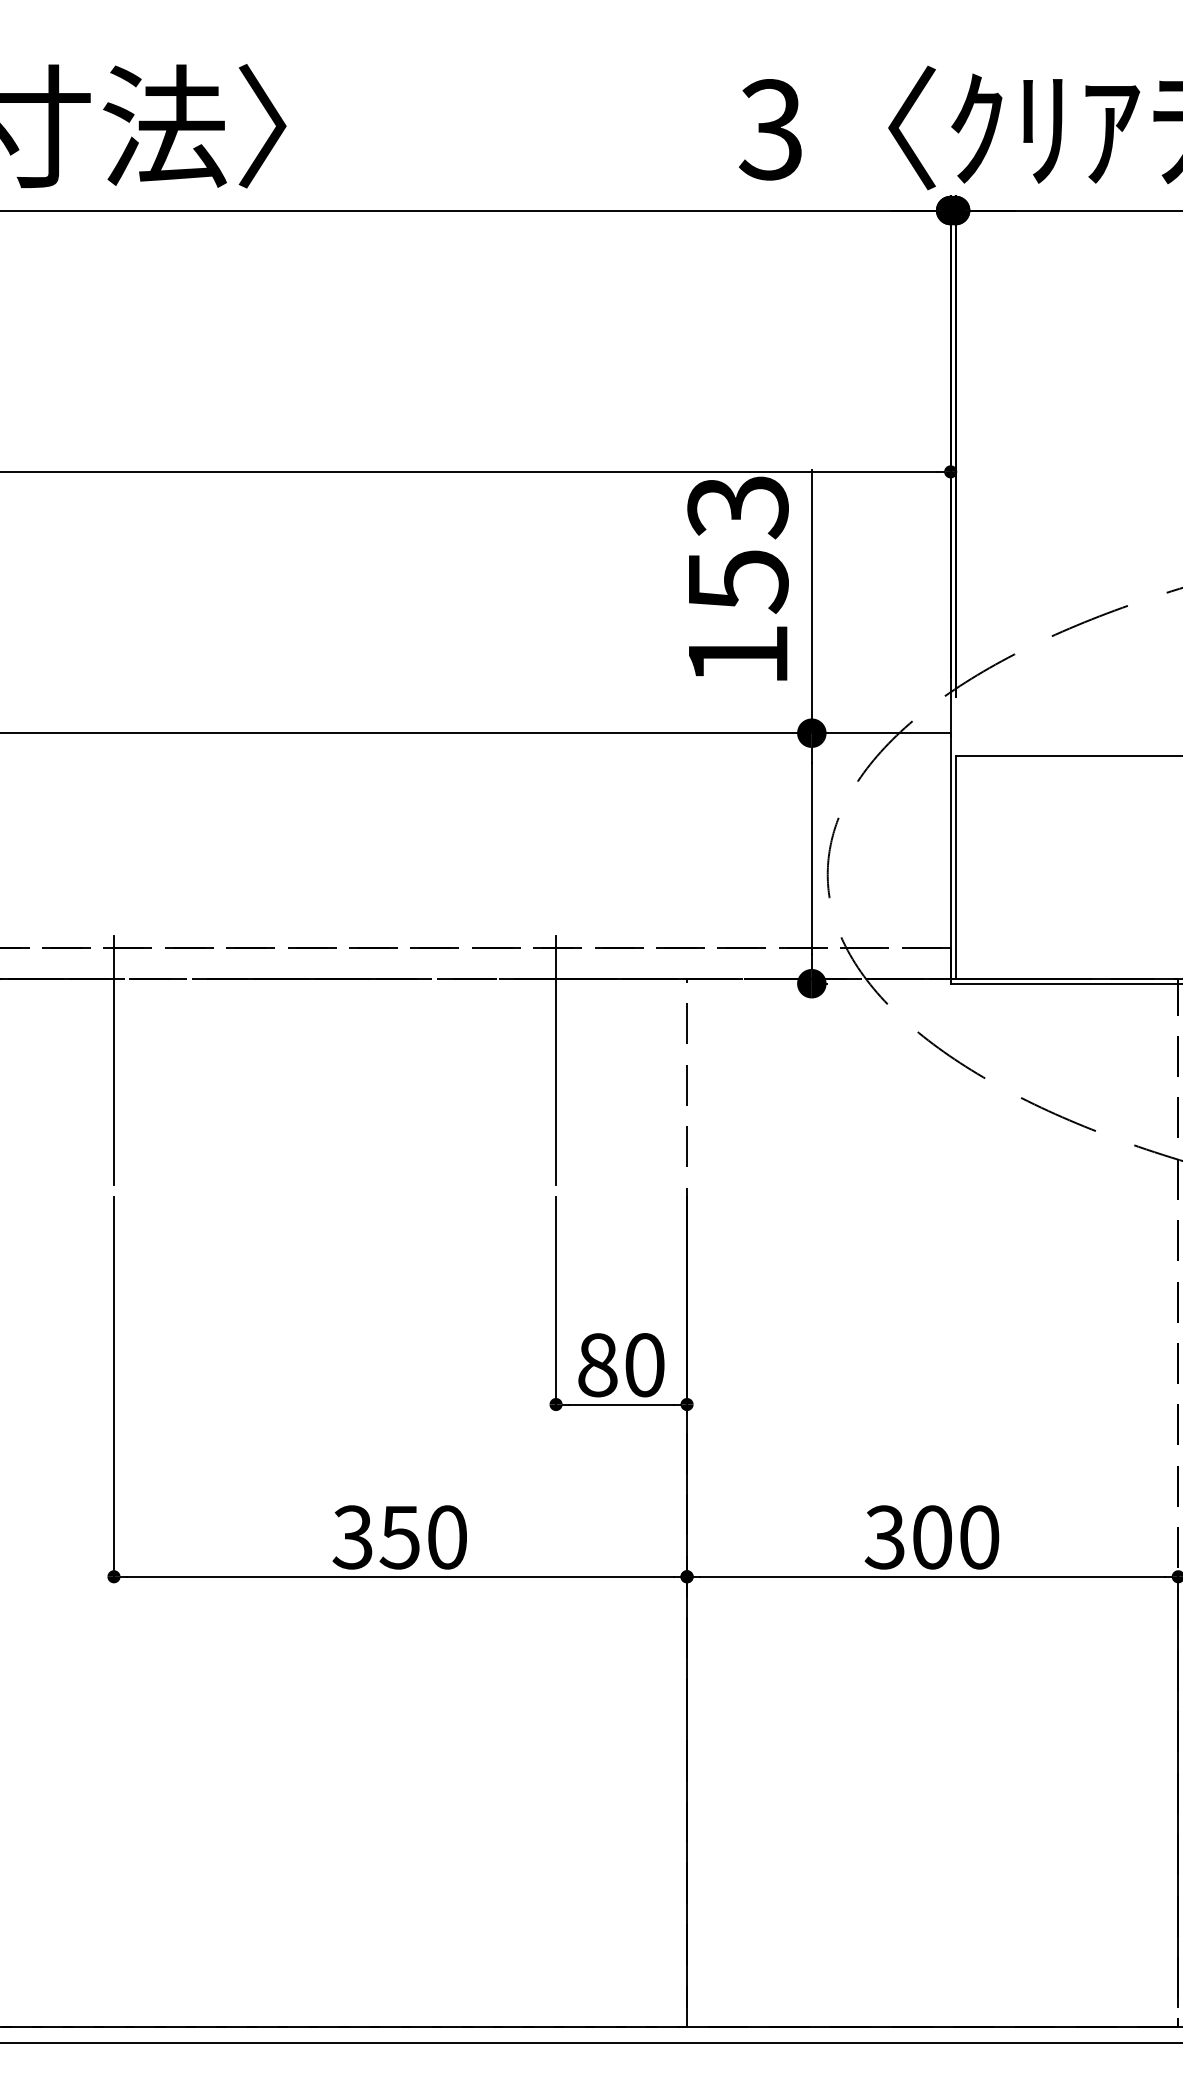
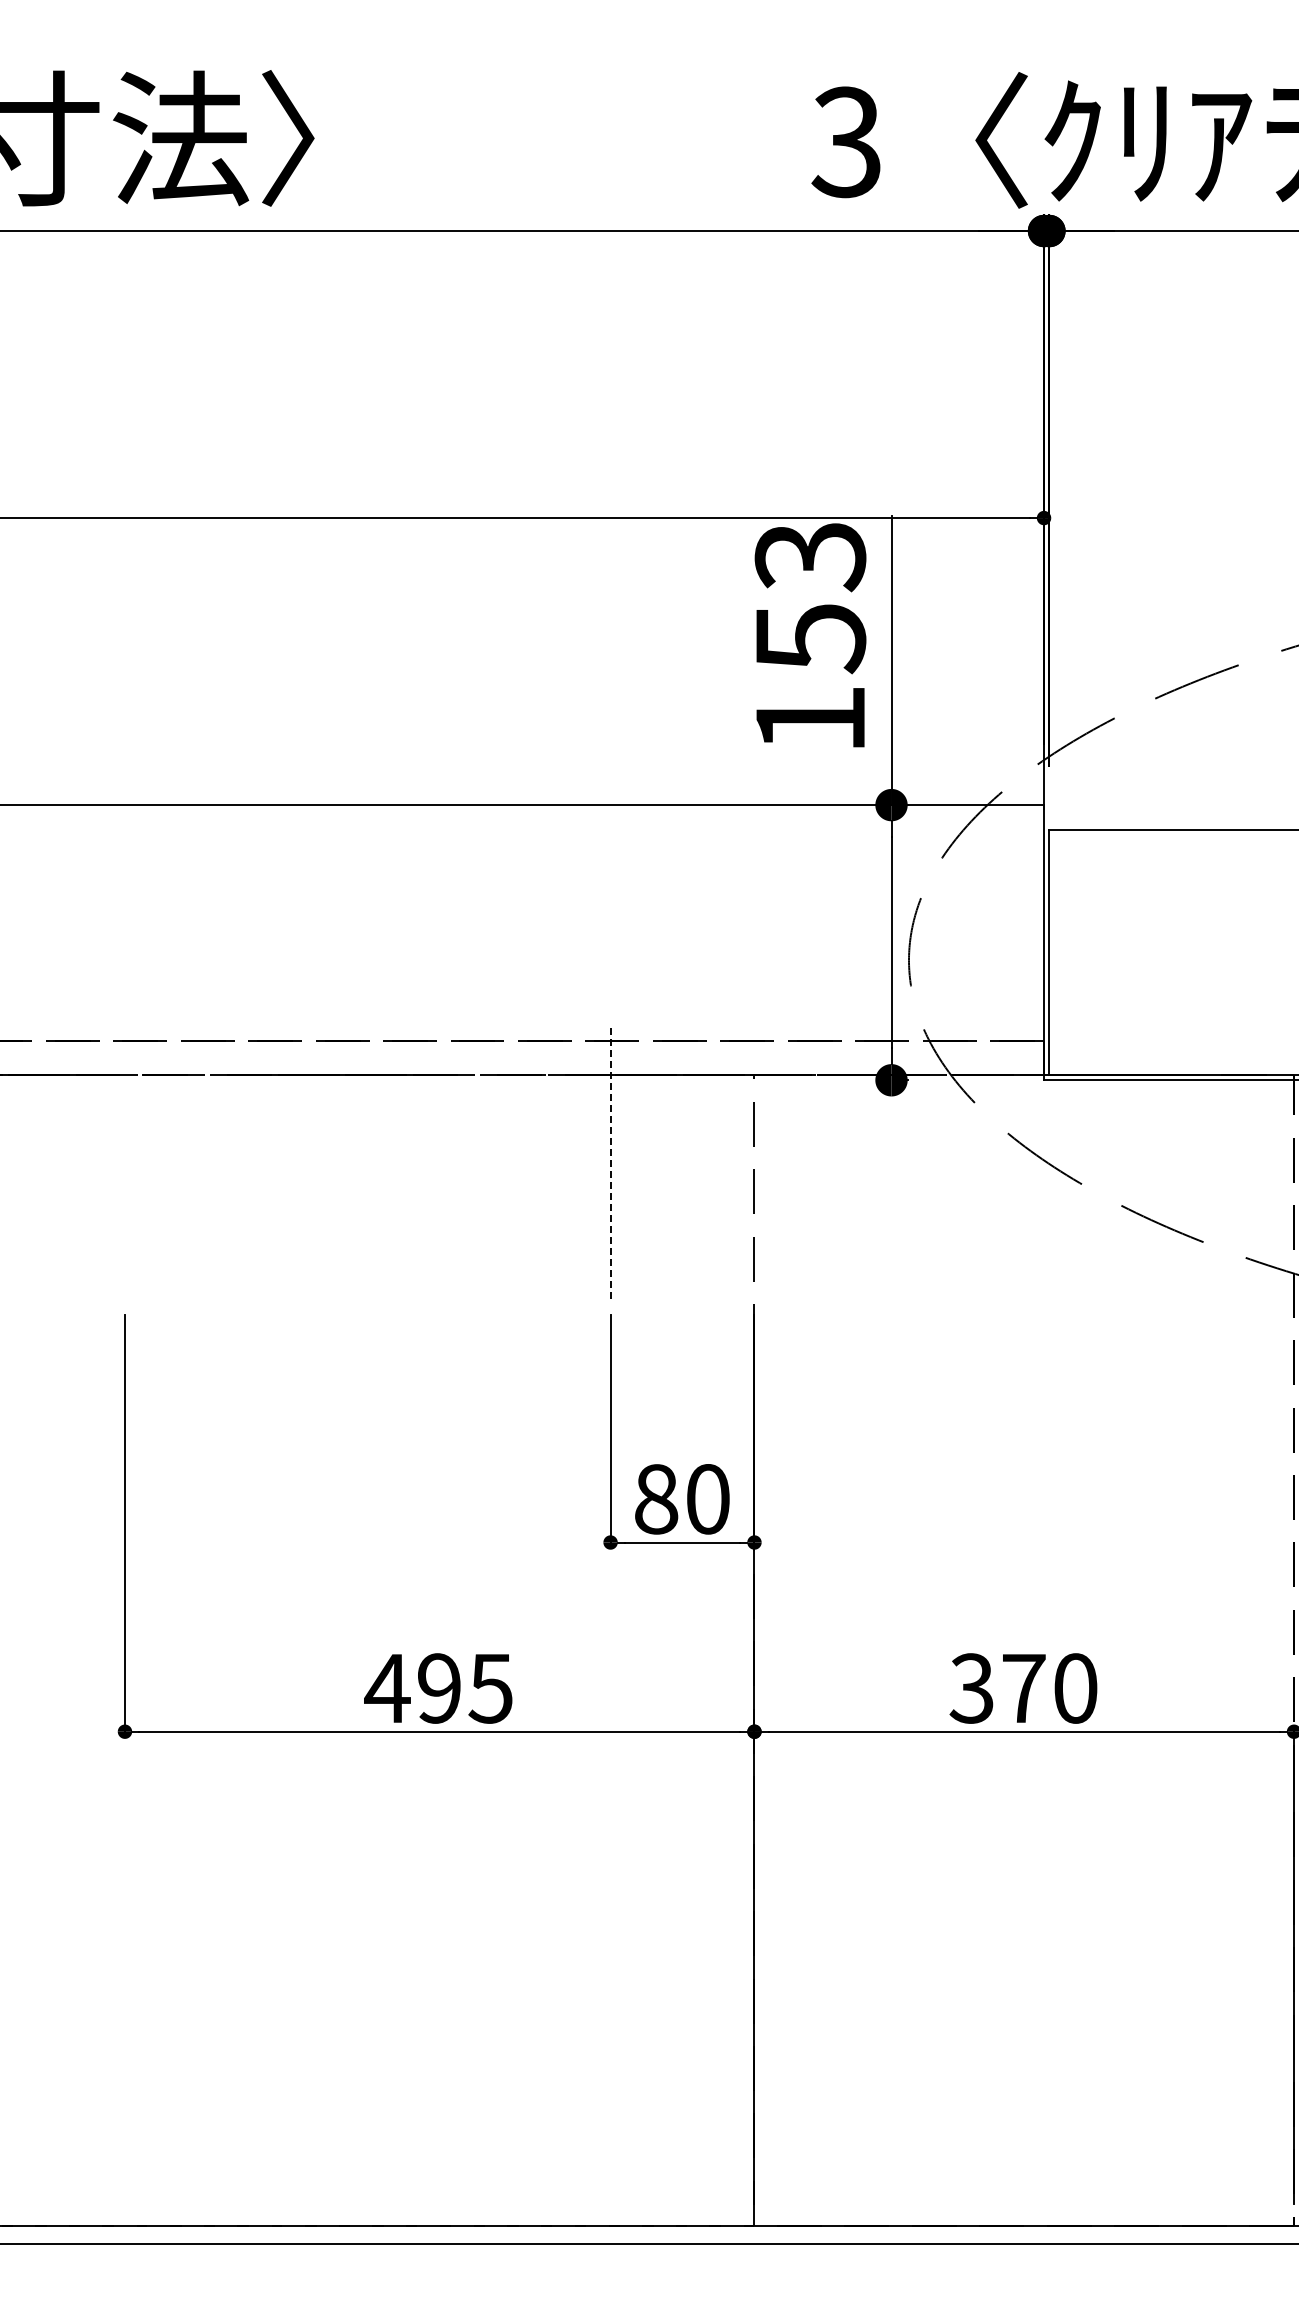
line: (113, 1060) -> (124, 1164), removed
line: (555, 1060) -> (610, 1164), solid -> dashed
text: (399, 1537) -> (438, 1688), 350 -> 495
text: (932, 1537) -> (1024, 1688), 300 -> 370

